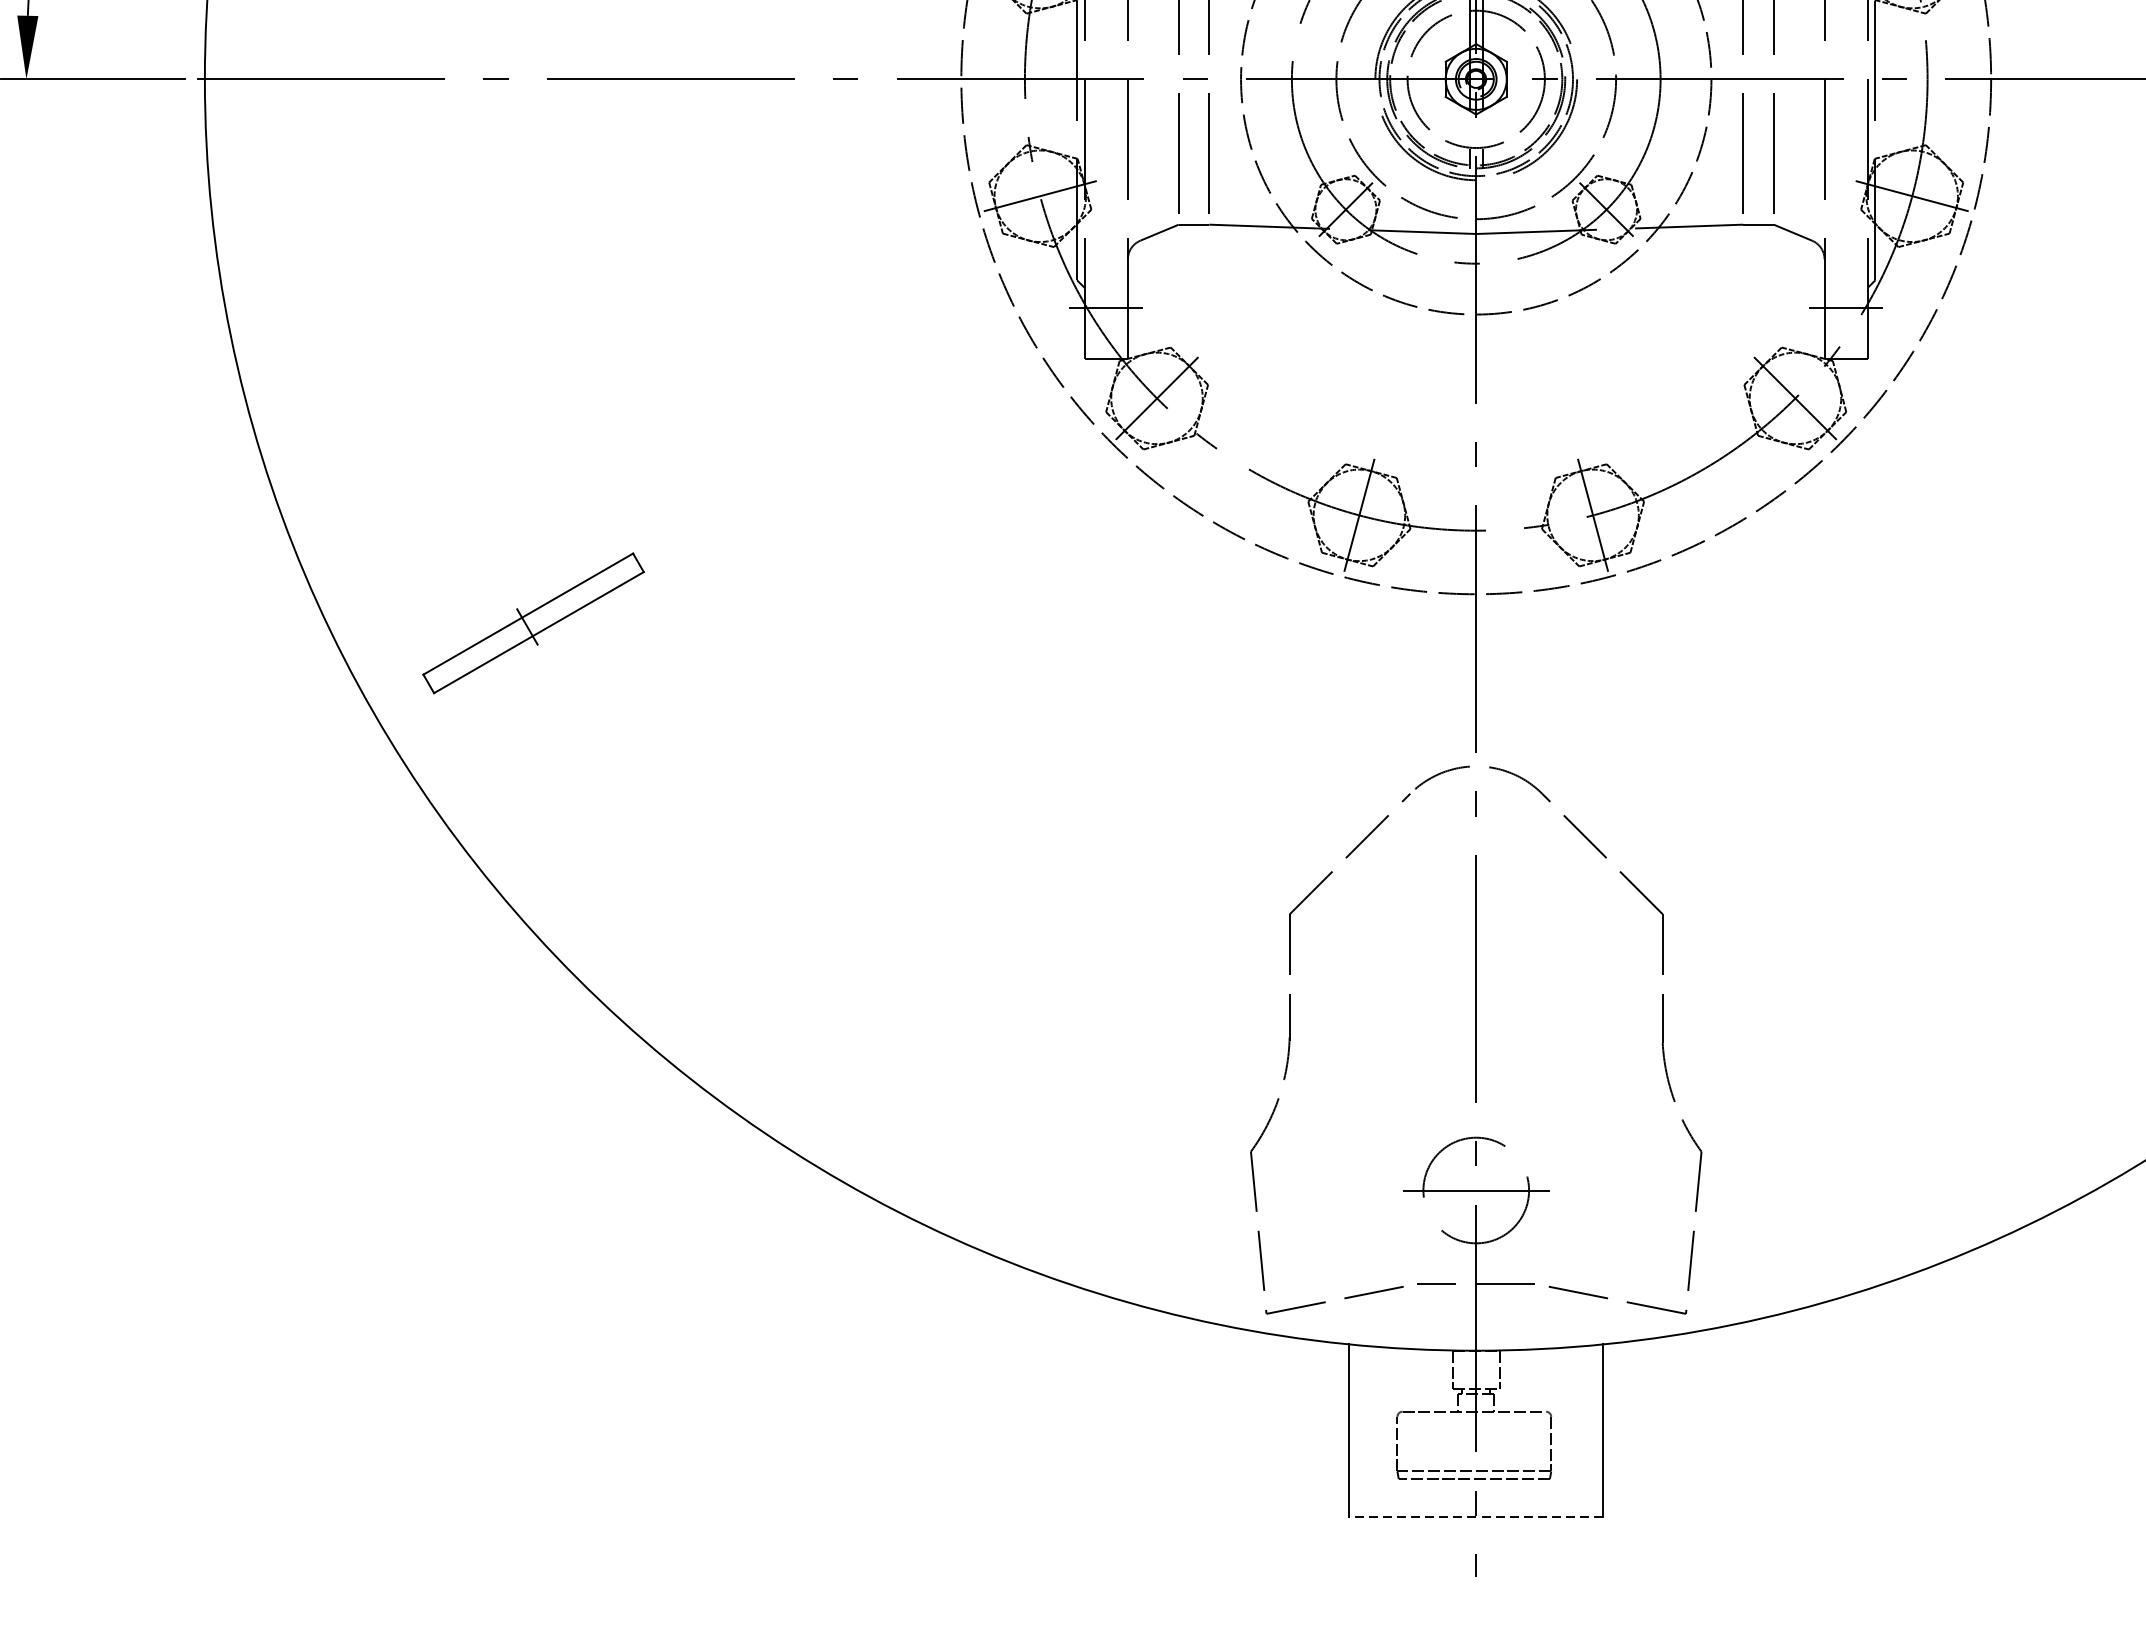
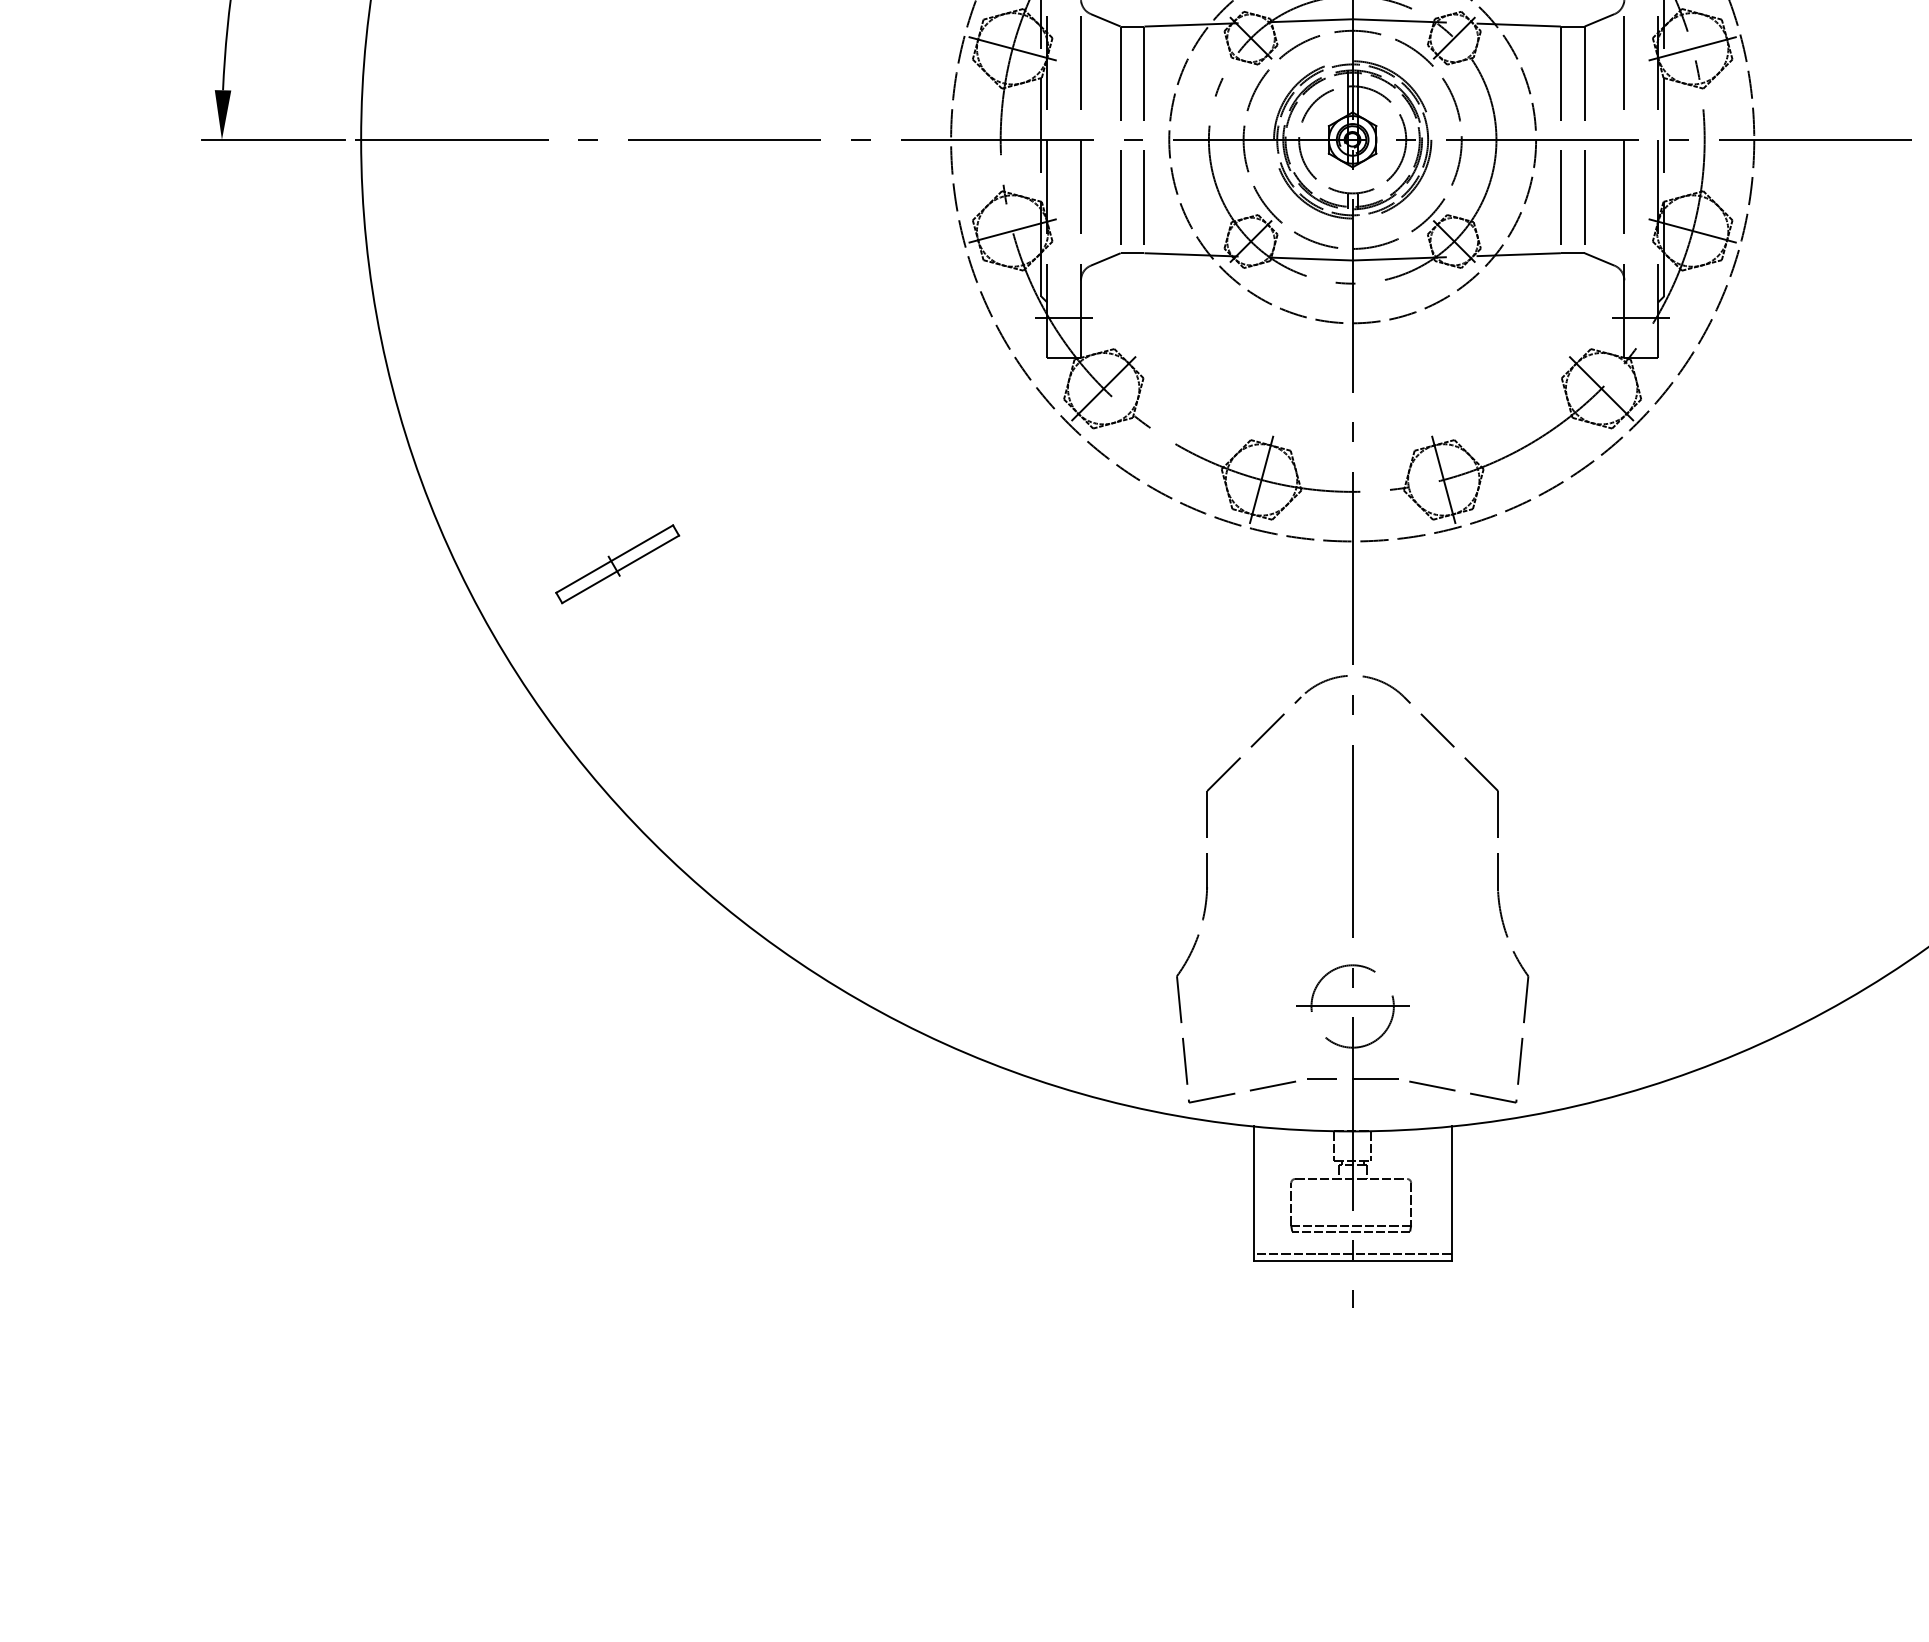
part: (533, 623) -> (617, 564), size x0.71
line: (1476, 1507) -> (1352, 1253), added
line: (1476, 1517) -> (1352, 1261), dashed -> solid

